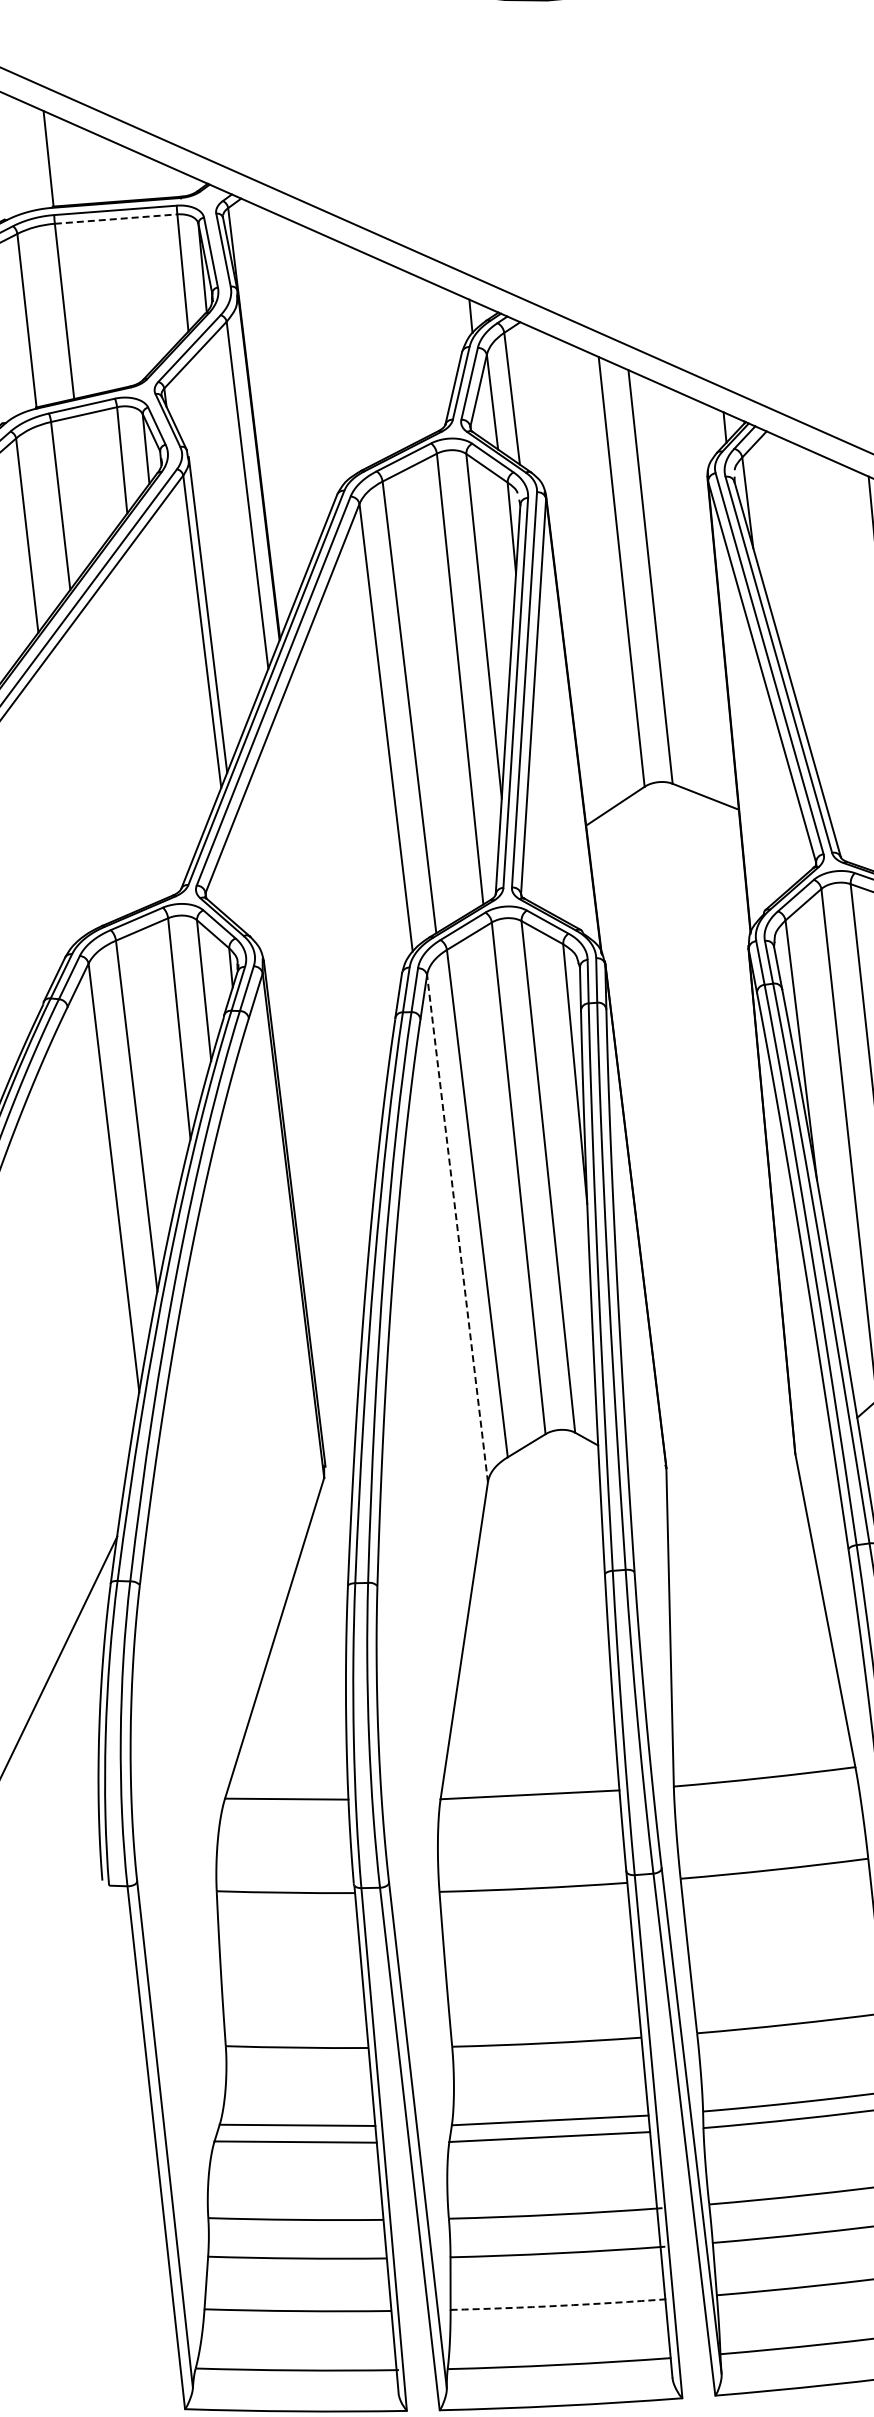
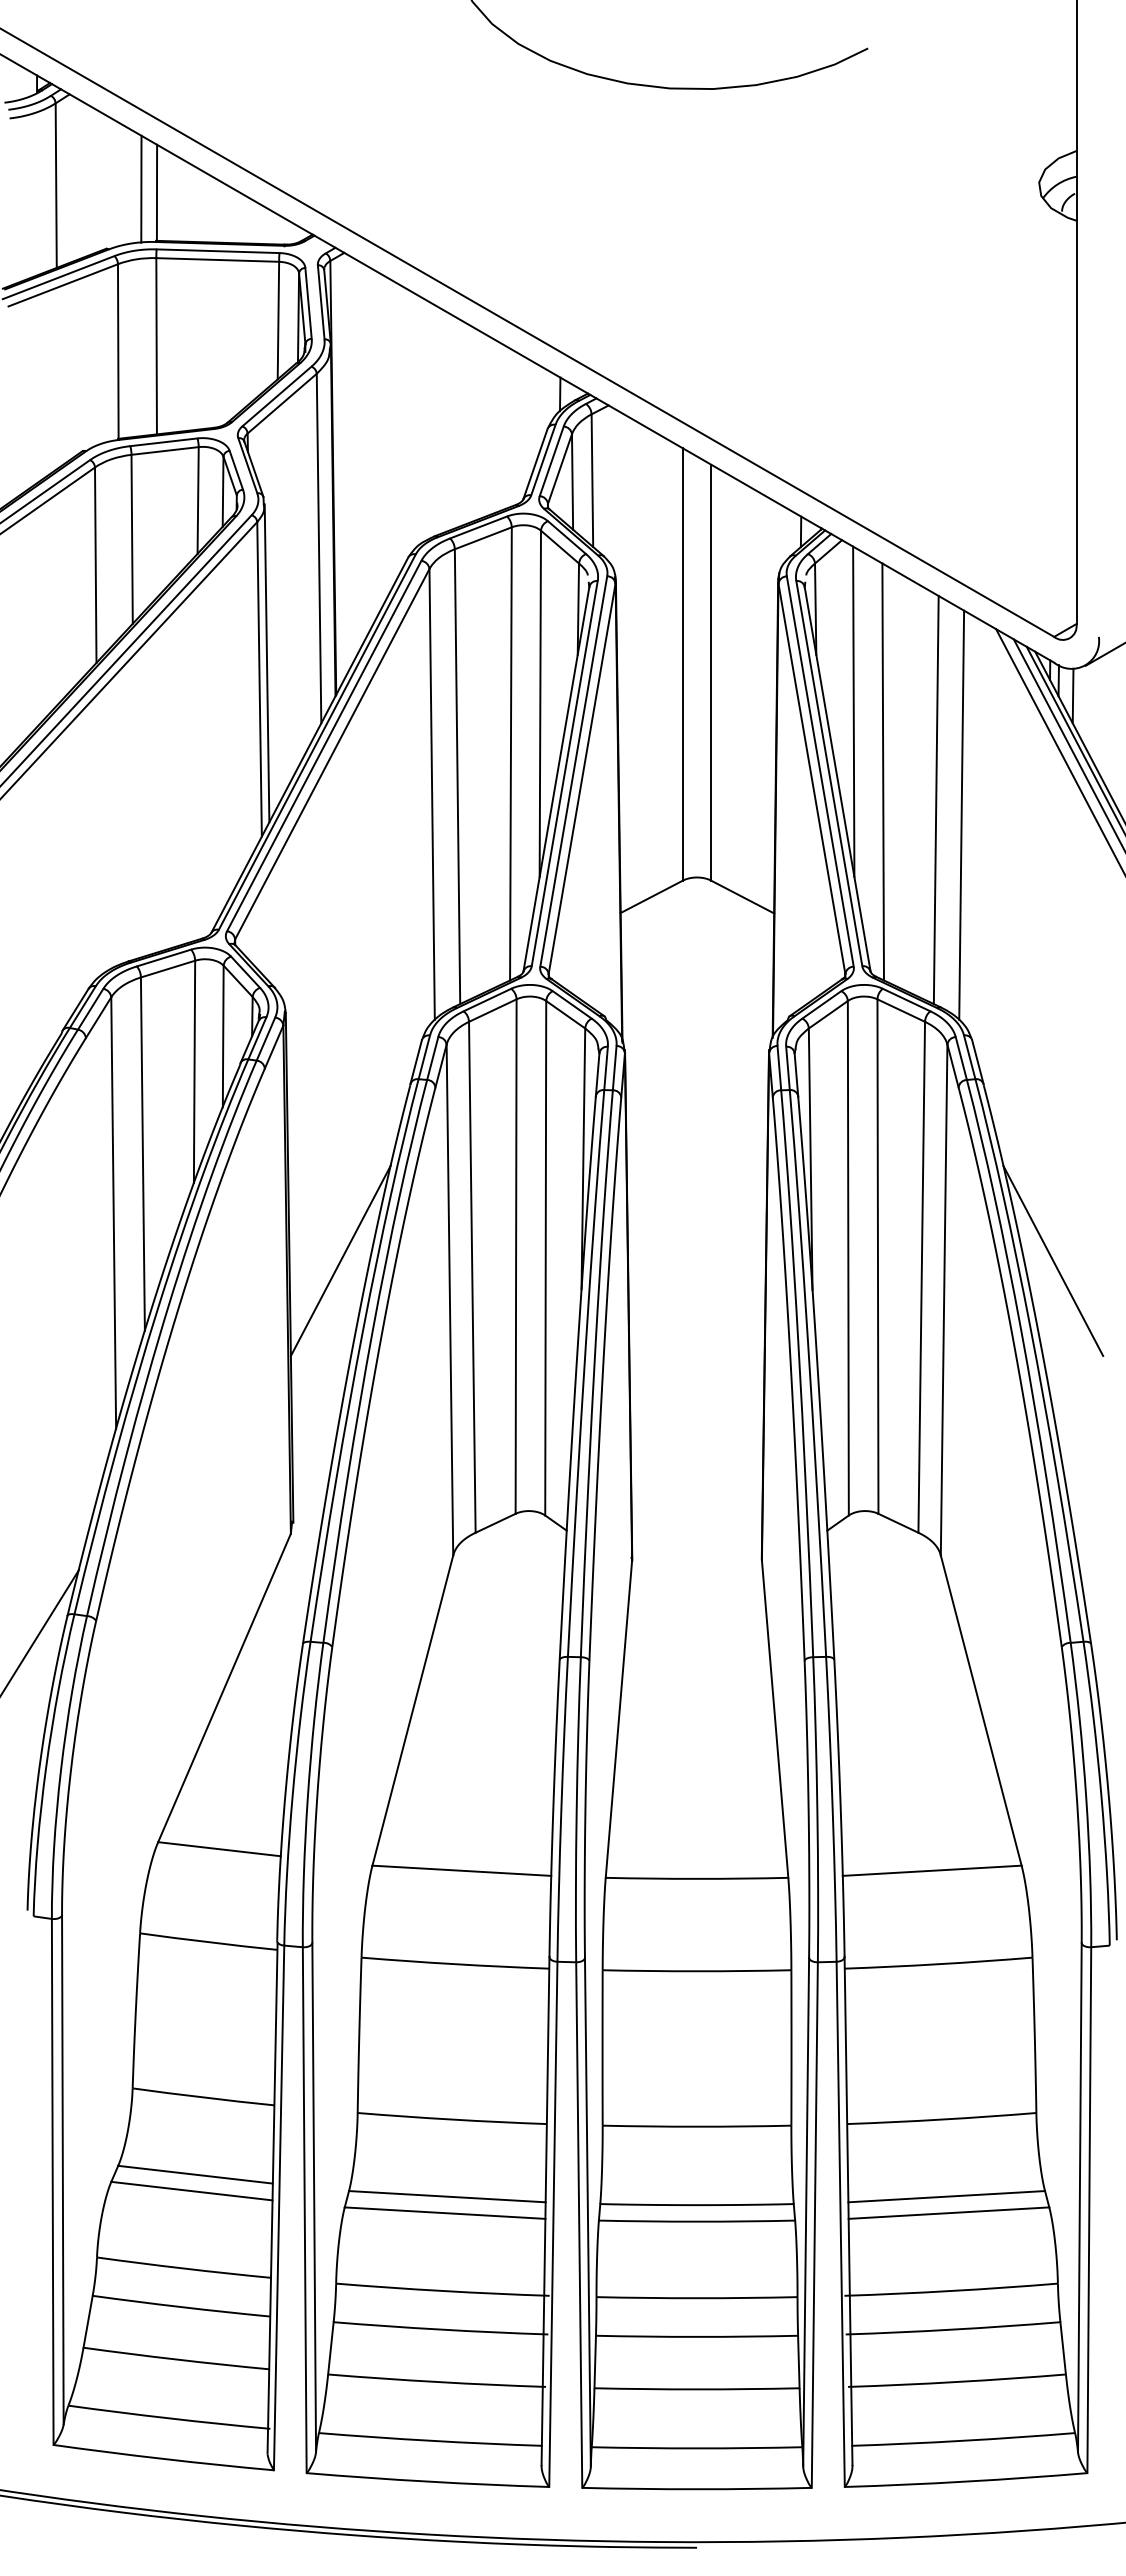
line: (32, 156) -> (141, 188), added
line: (116, 219) -> (218, 260), dashed -> solid
line: (796, 600) -> (853, 711), added
line: (831, 657) -> (882, 771), added
line: (344, 1200) -> (340, 1260), added
line: (457, 1228) -> (449, 1299), dashed -> solid
arc: (560, 2306) -> (437, 2382), dashed -> solid

